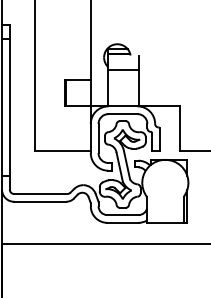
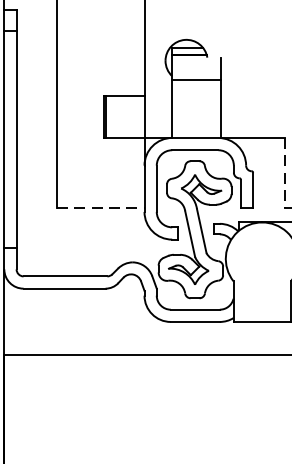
line: (179, 129) -> (284, 174), solid -> dashed
line: (63, 150) -> (101, 207), solid -> dashed

